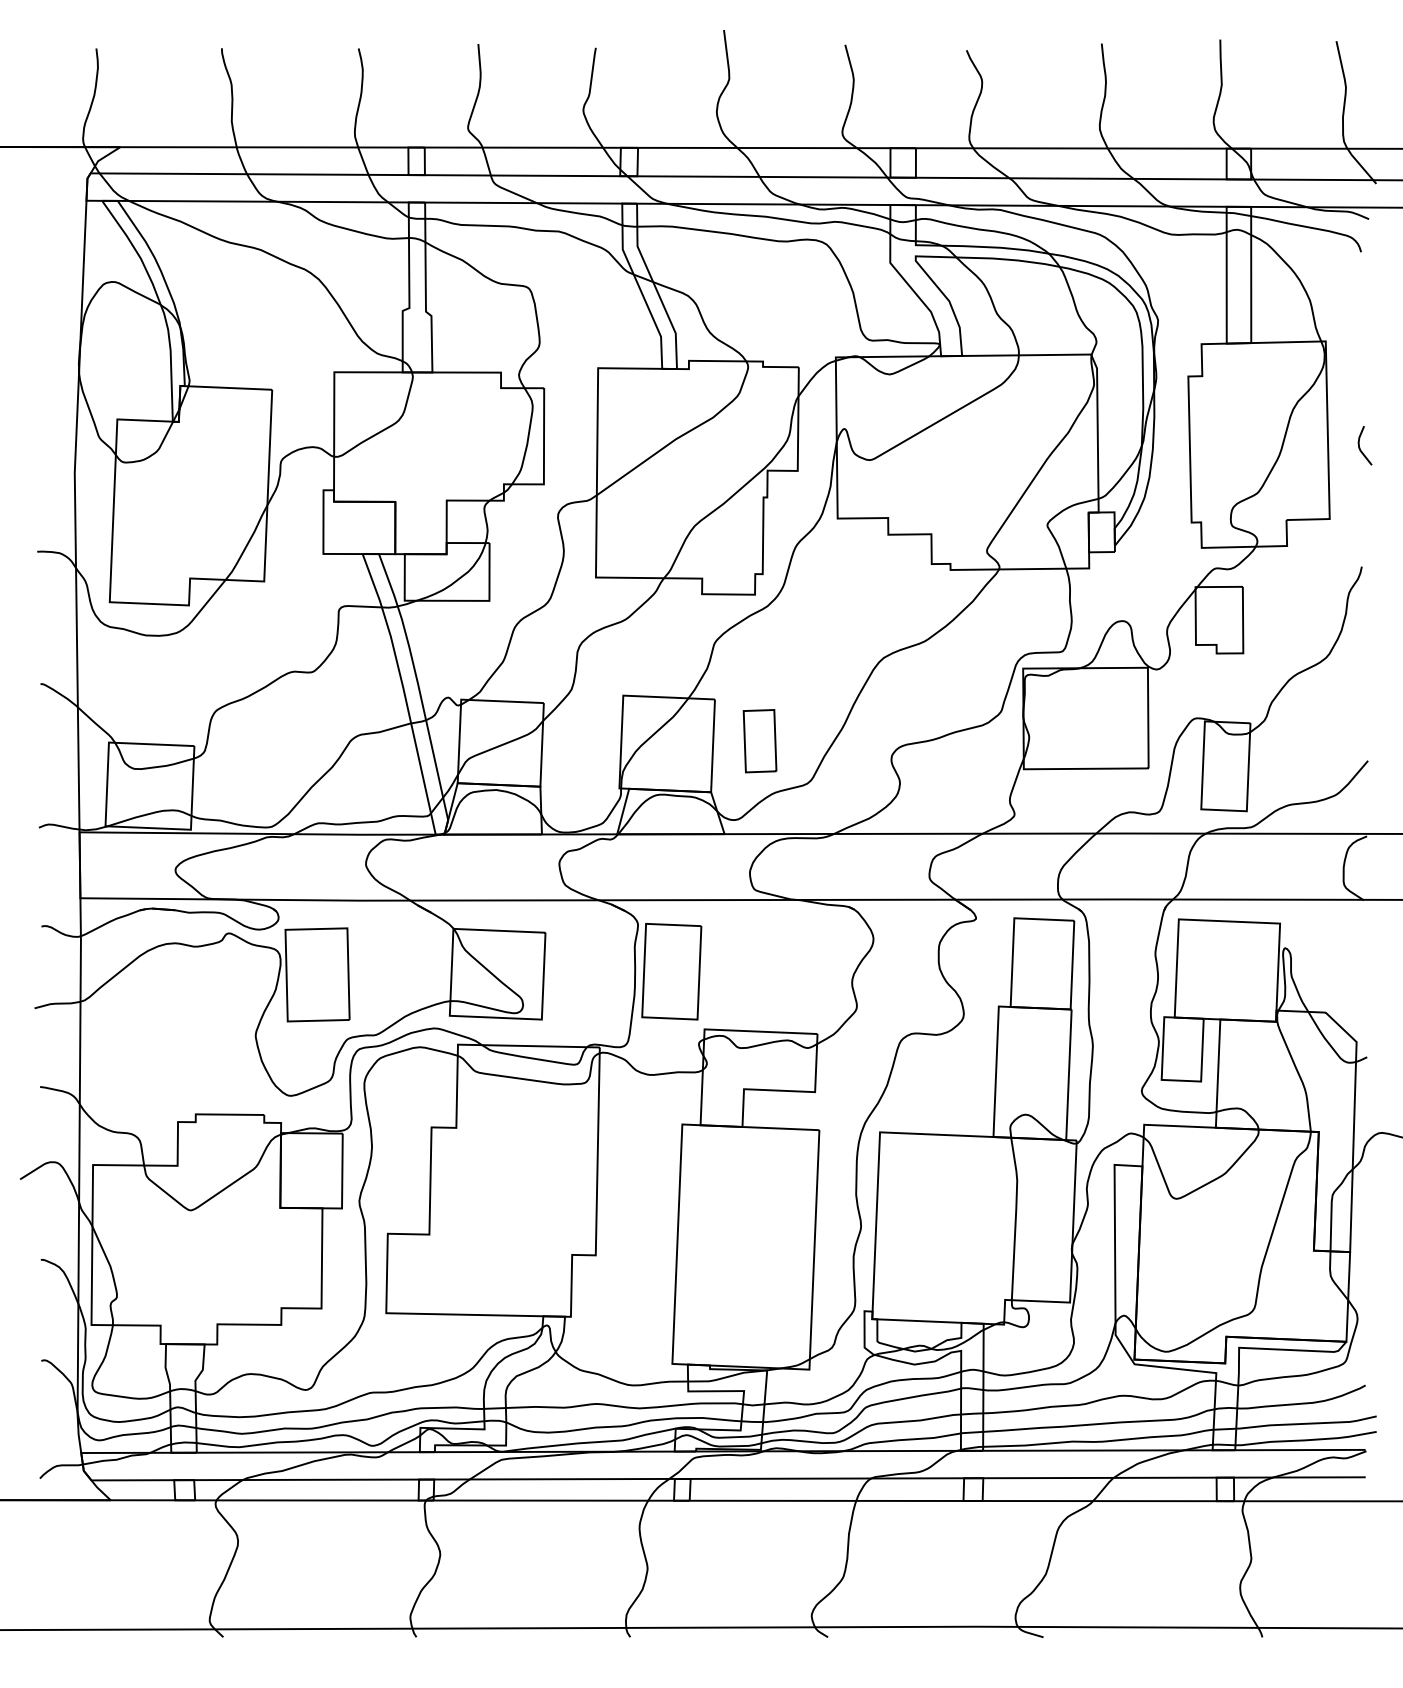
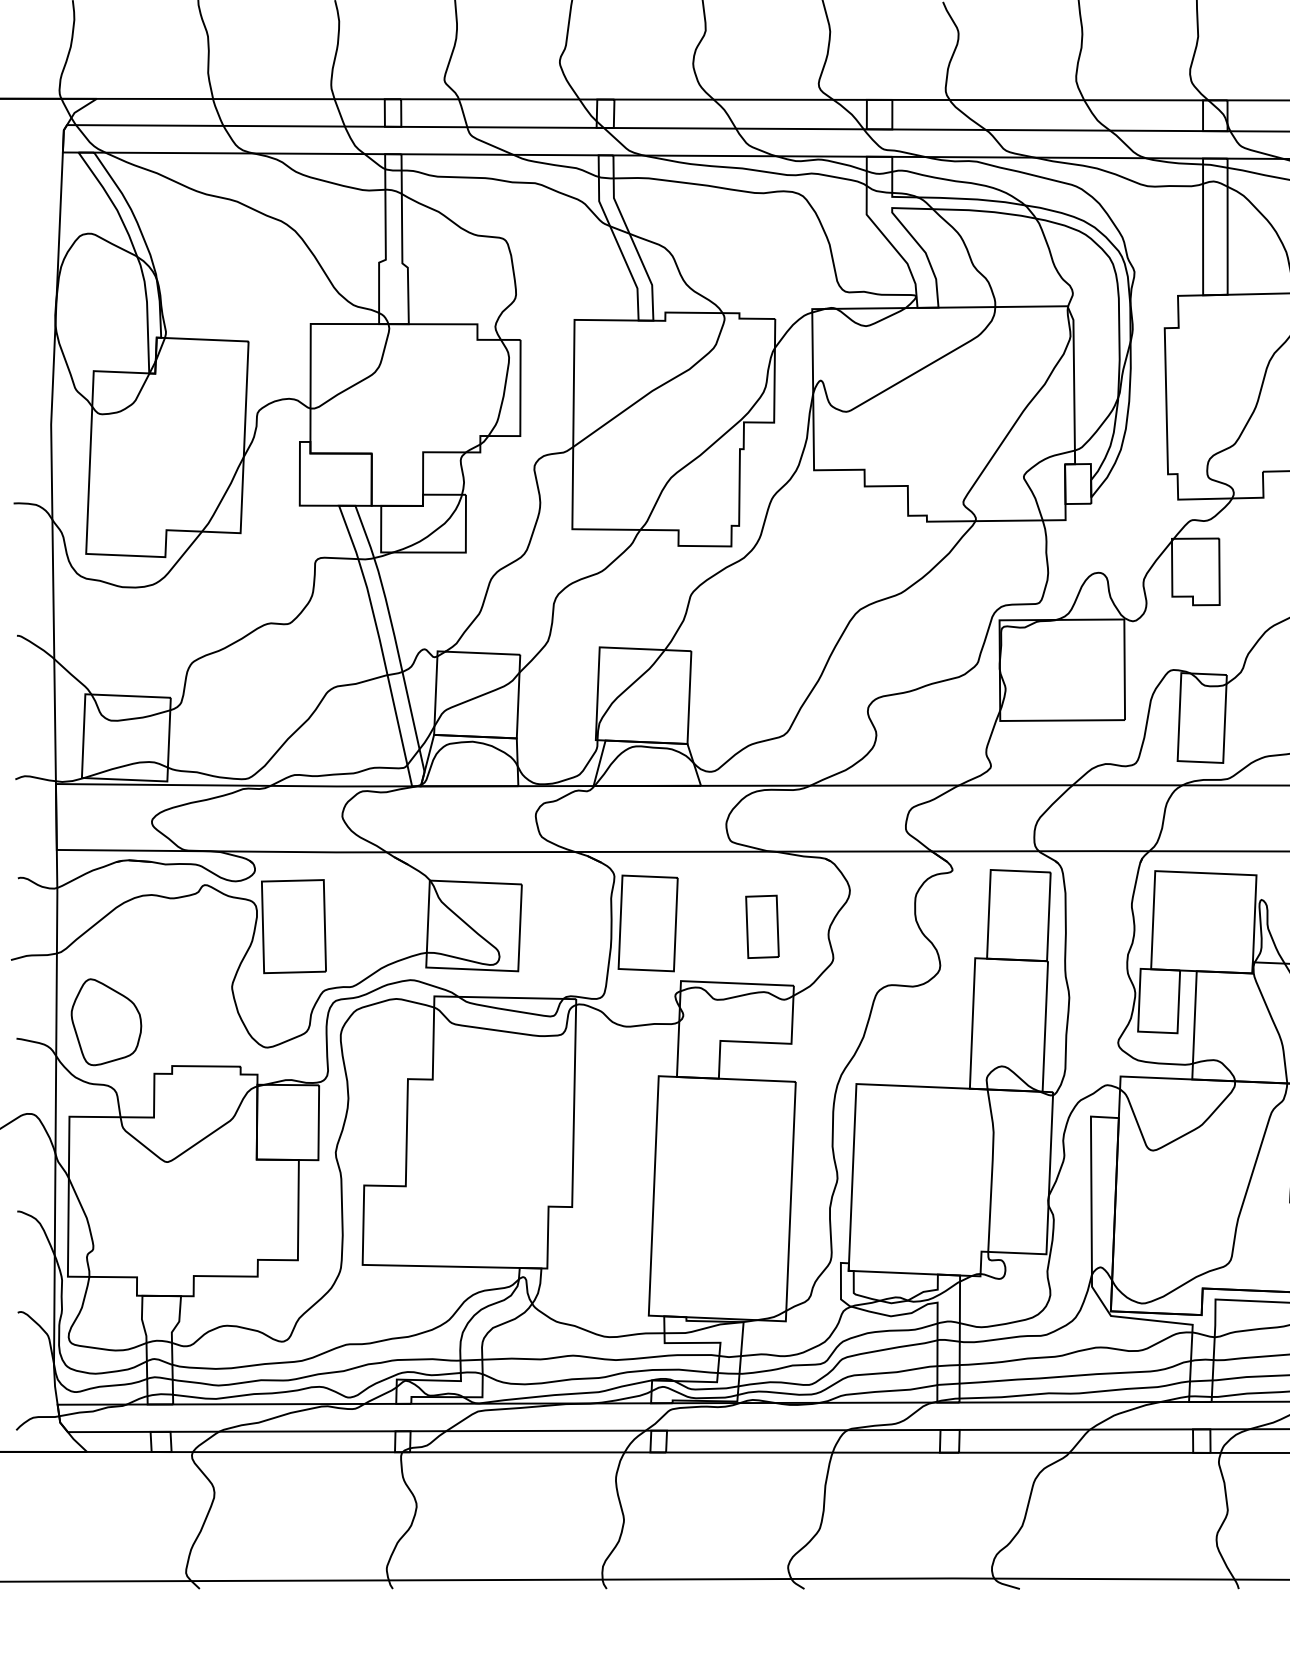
part: (759, 741) -> (761, 927), moved
part: (129, 1070) -> (105, 1022), added

